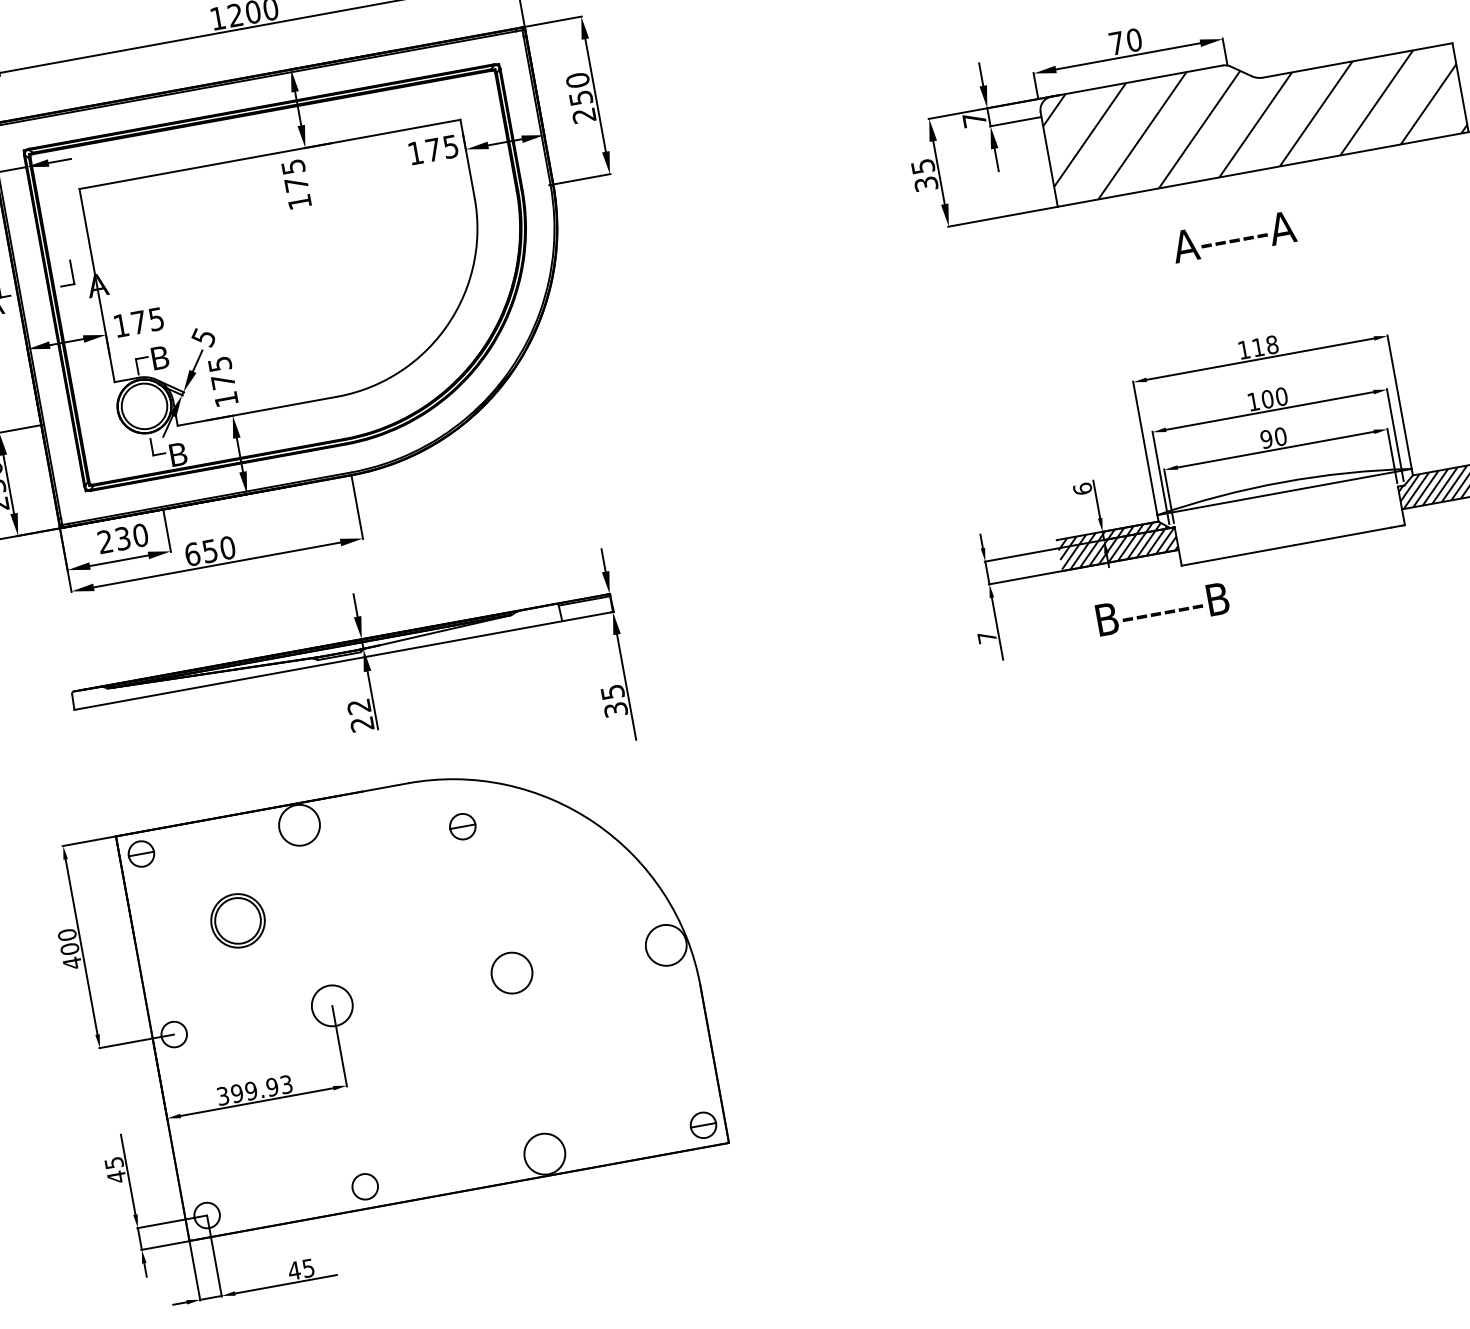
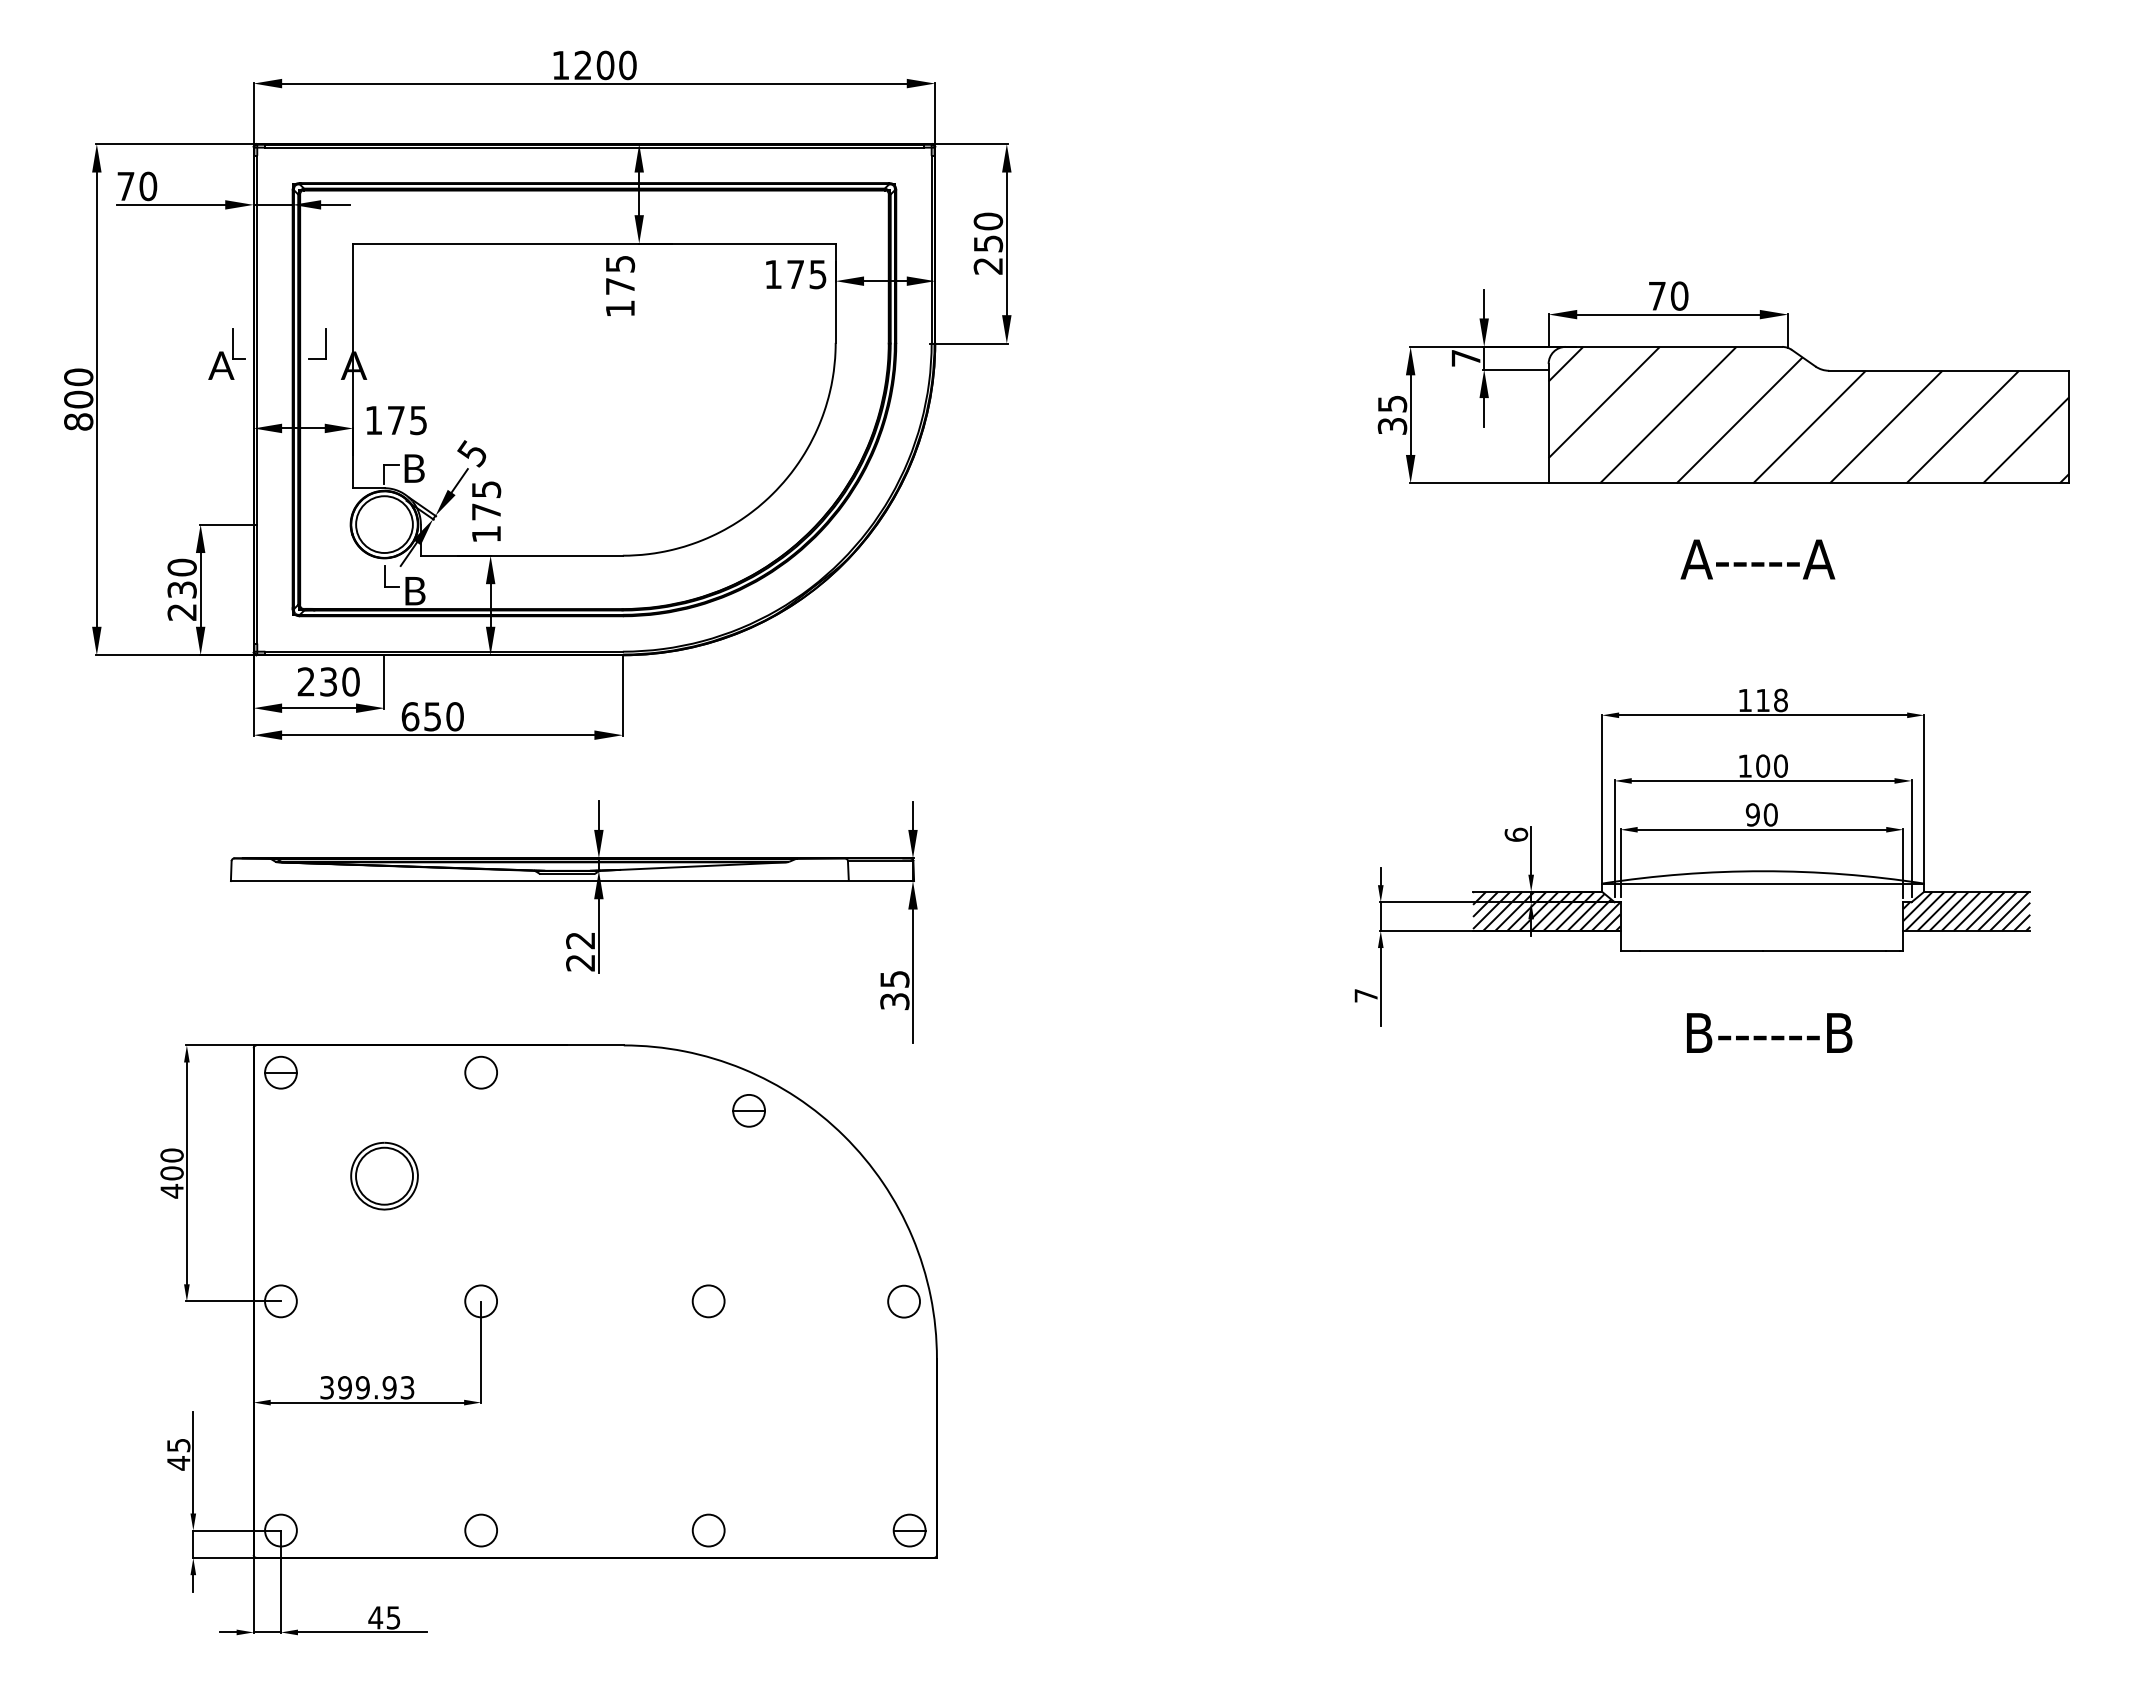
text: (1162, 608) -> (1769, 1032), moved
circle: (299, 825) -> (481, 1072), size x0.62
part: (462, 826) -> (748, 1110), moved
circle: (666, 945) -> (904, 1301), size x0.62
circle: (511, 973) -> (708, 1301), size x0.62
circle: (332, 1005) -> (481, 1301), size x0.62
circle: (544, 1154) -> (708, 1530), size x0.62

